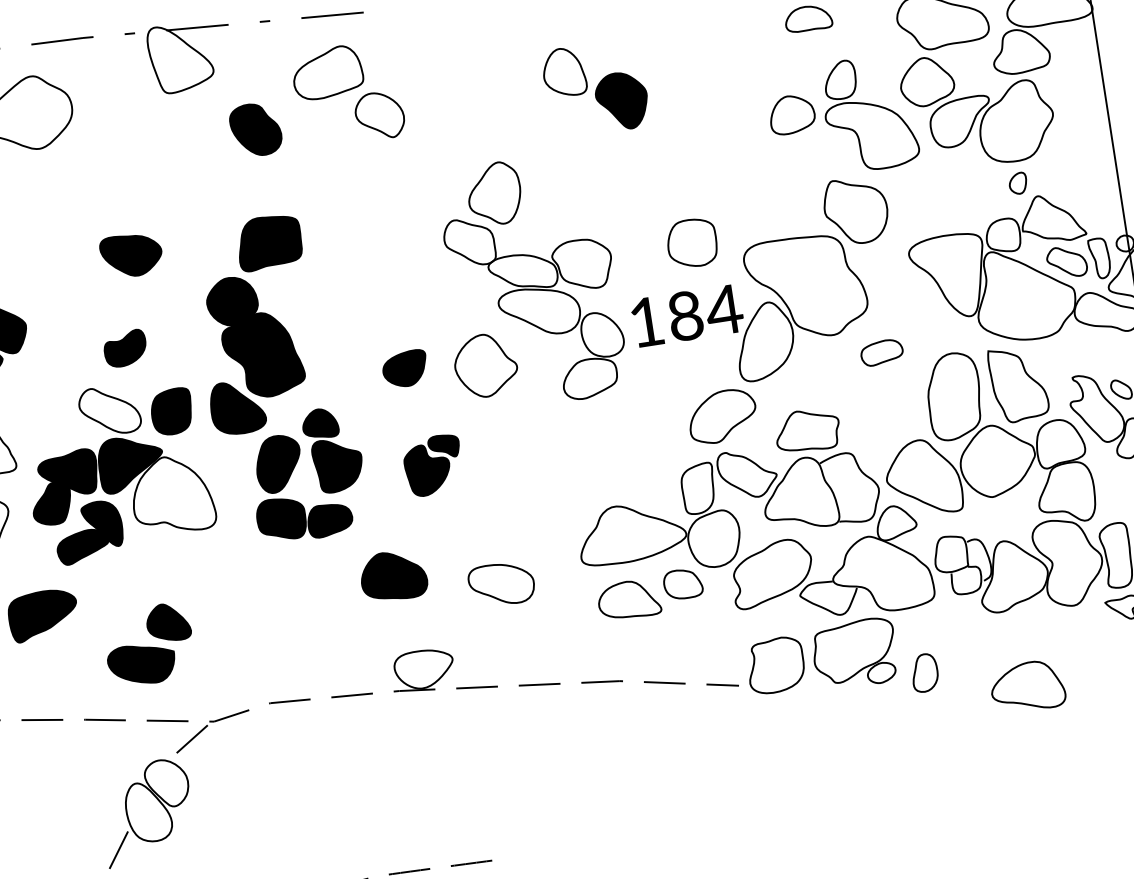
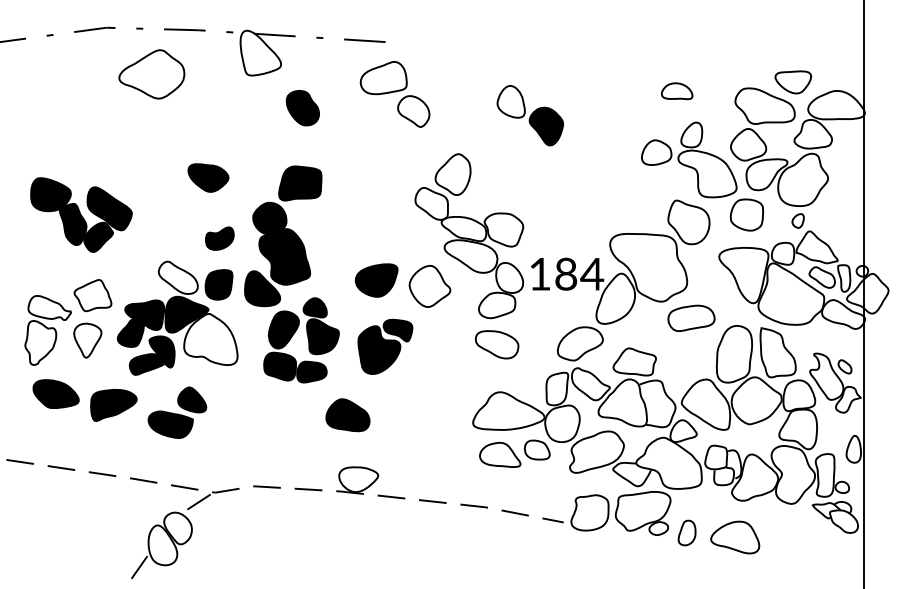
part: (347, 94) -> (394, 94), moved
part: (691, 242) -> (746, 214), moved
part: (124, 348) -> (219, 238), moved
part: (881, 351) -> (691, 317), size x1.67
part: (405, 369) -> (376, 280), size x1.43
part: (433, 465) -> (385, 346), size x1.43
part: (500, 584) -> (496, 344), moved
part: (149, 644) -> (177, 412), moved
part: (1028, 686) -> (735, 537), moved

